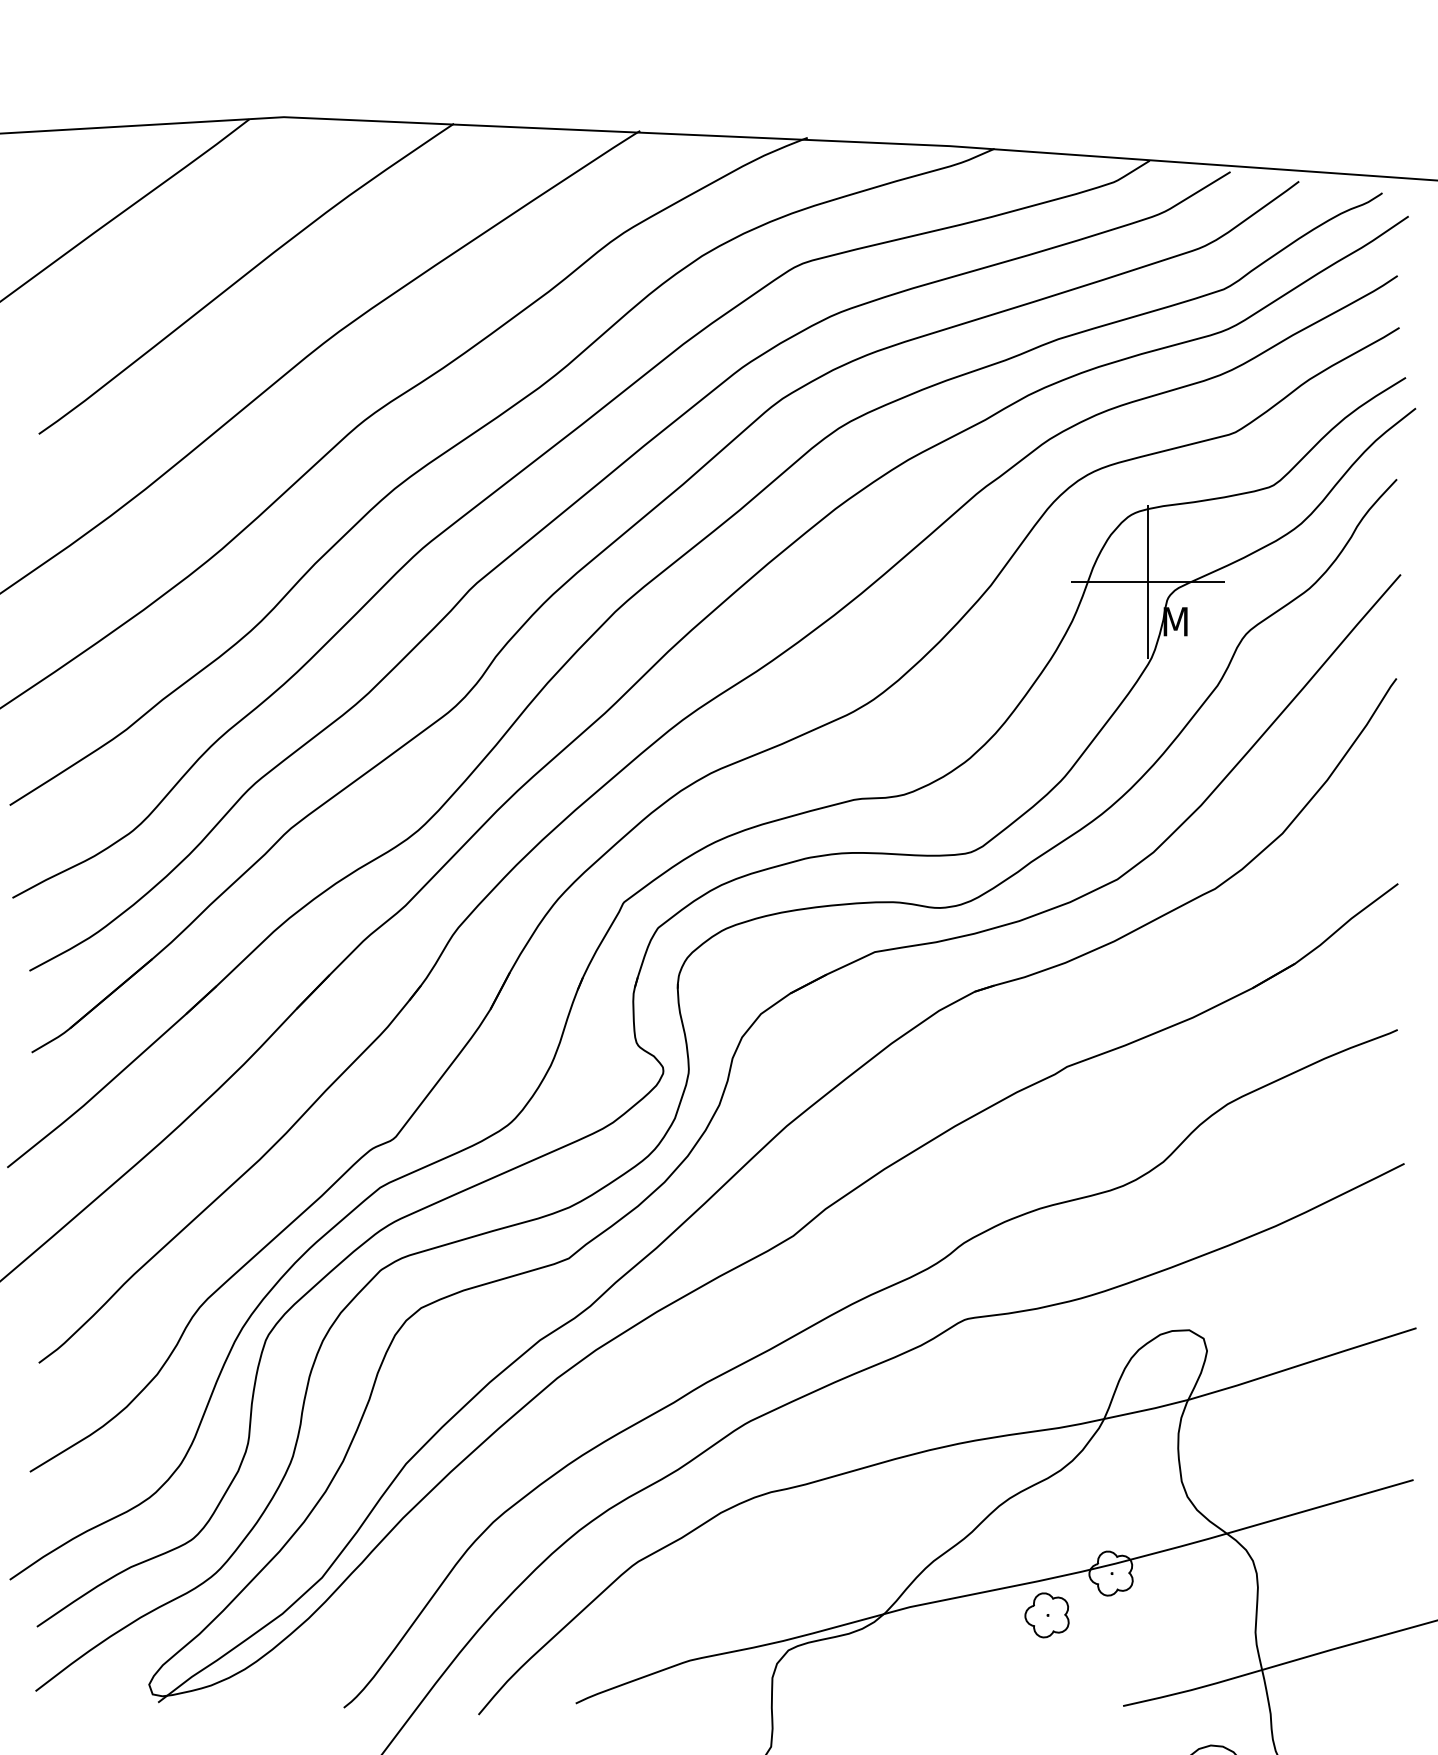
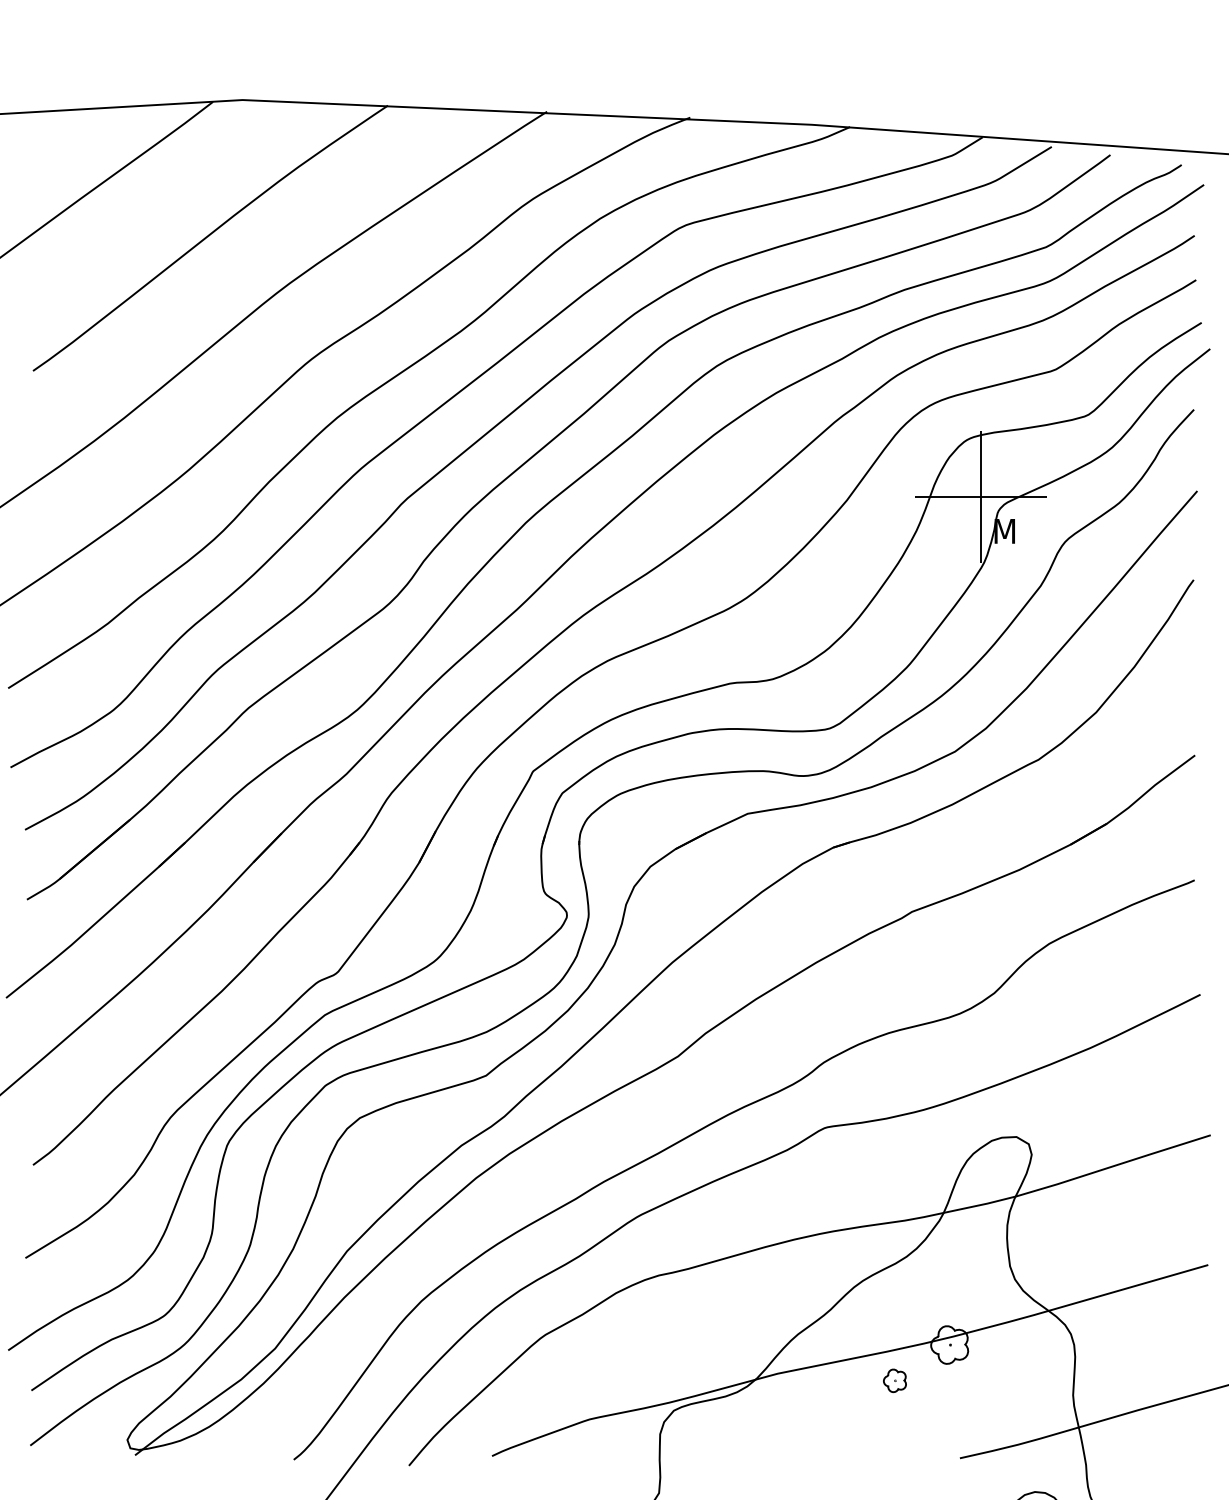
part: (1046, 1615) -> (894, 1380), size x0.6

